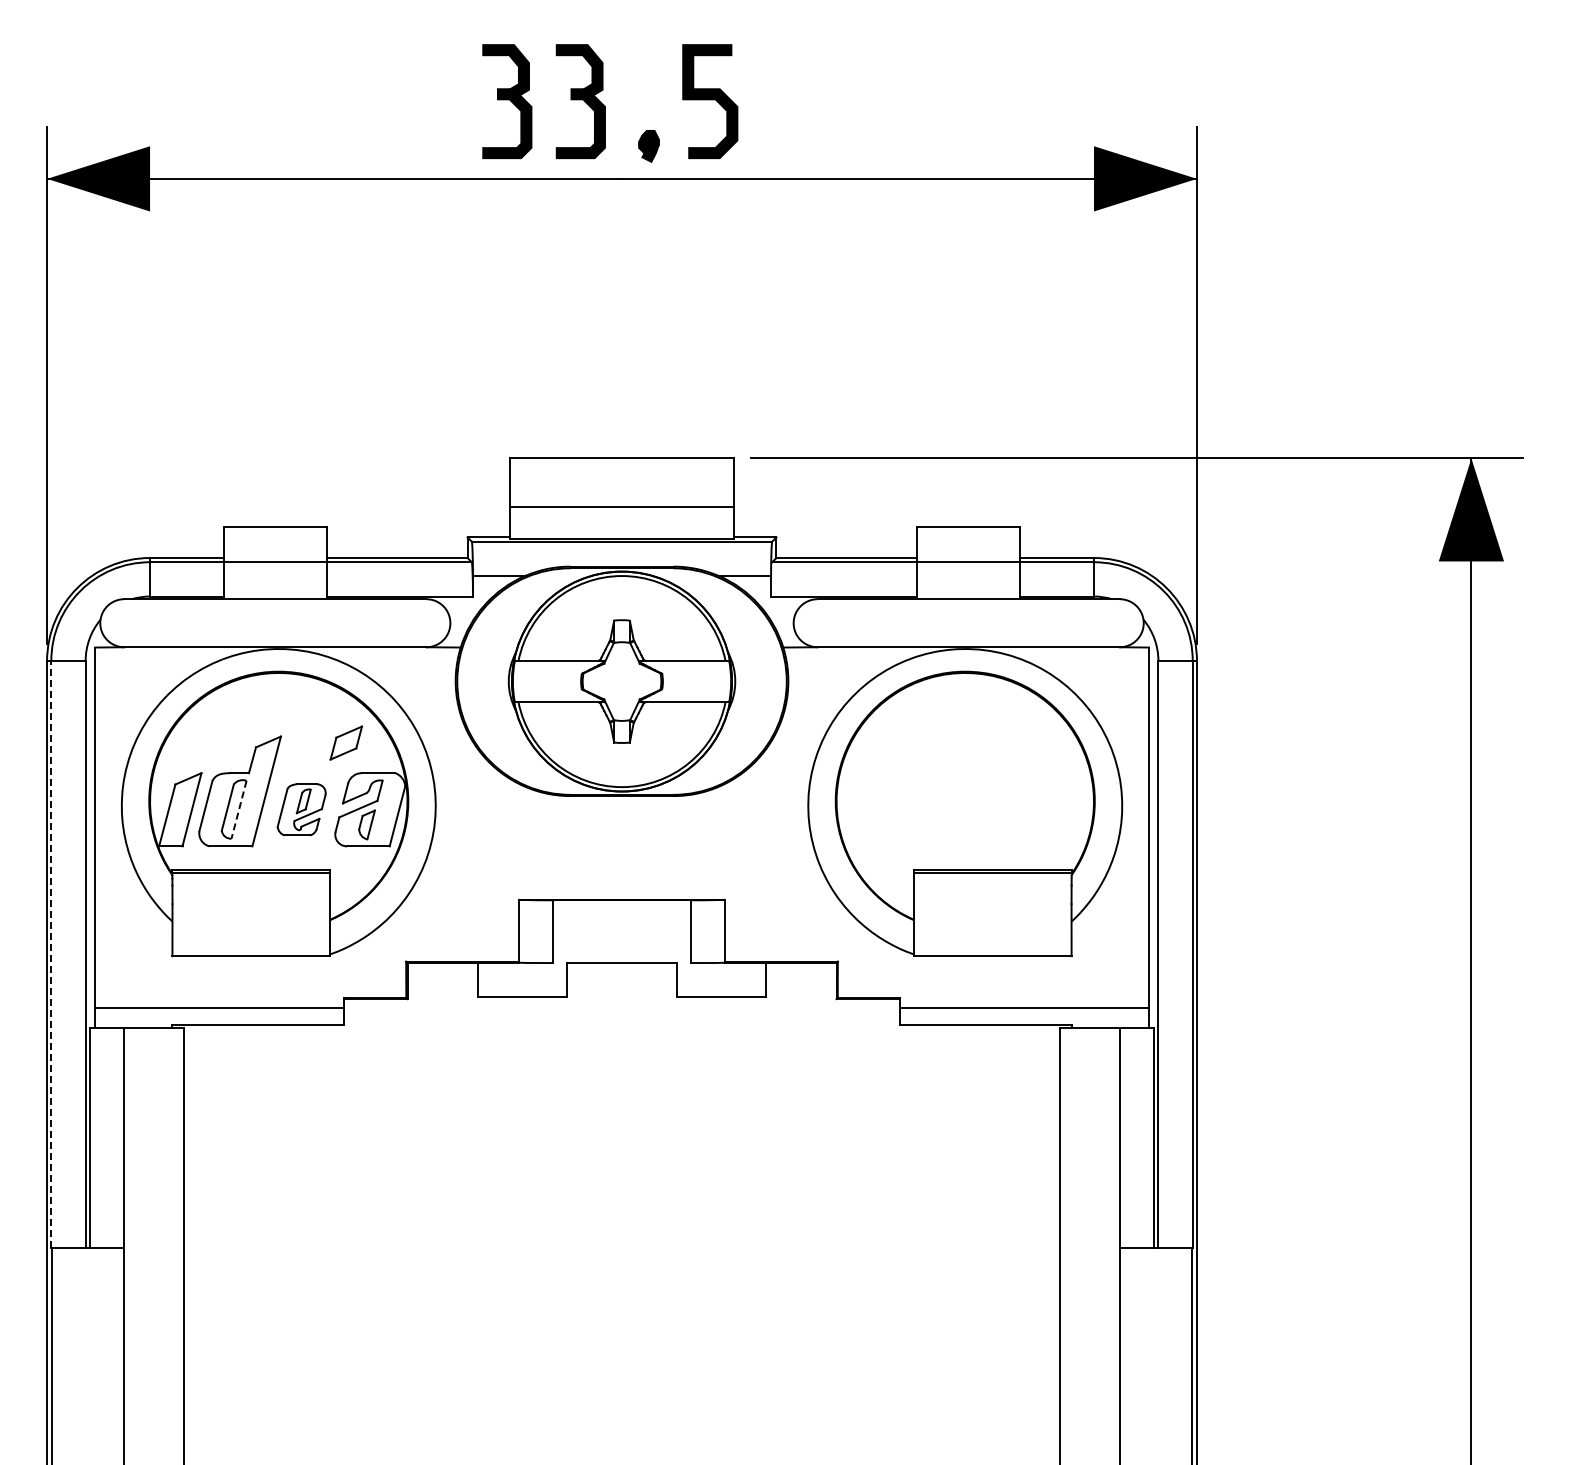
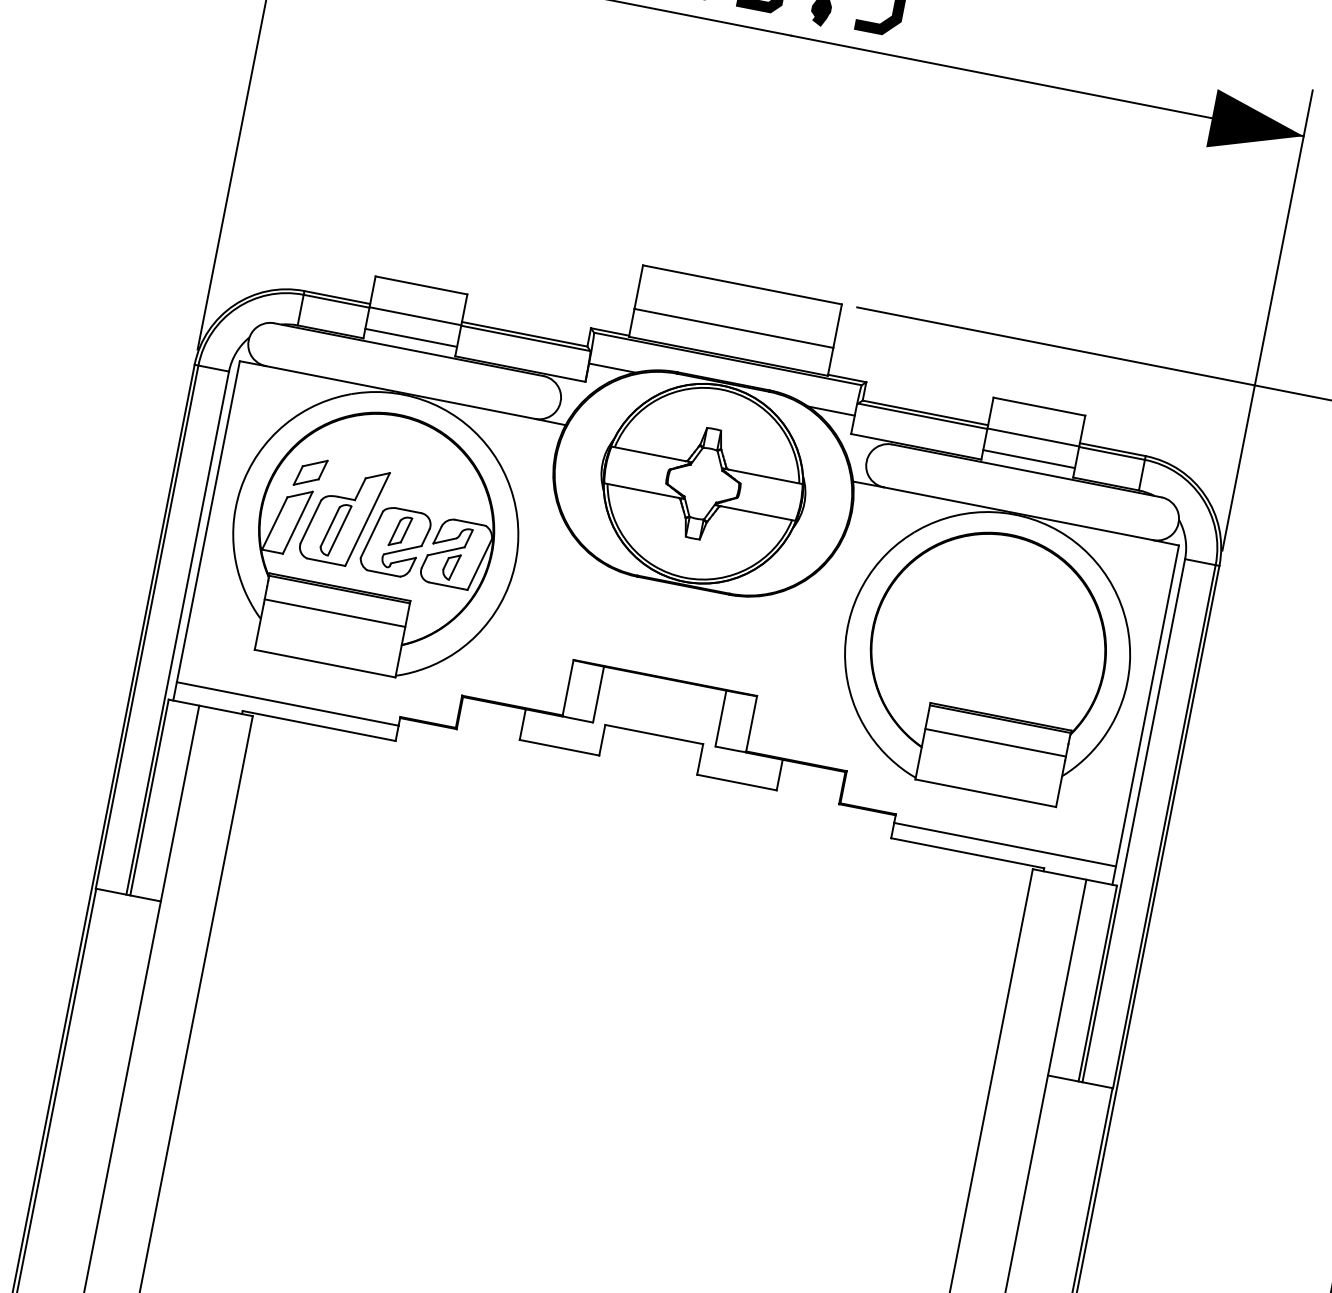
line: (274, 585) -> (410, 337), added
line: (968, 585) -> (1029, 458), added
part: (345, 742) -> (310, 472), moved
line: (239, 809) -> (340, 530), dashed -> solid
part: (301, 809) -> (395, 541), size x1.43
line: (251, 899) -> (335, 613), added
line: (992, 899) -> (995, 742), added
line: (51, 953) -> (147, 626), dashed -> solid

